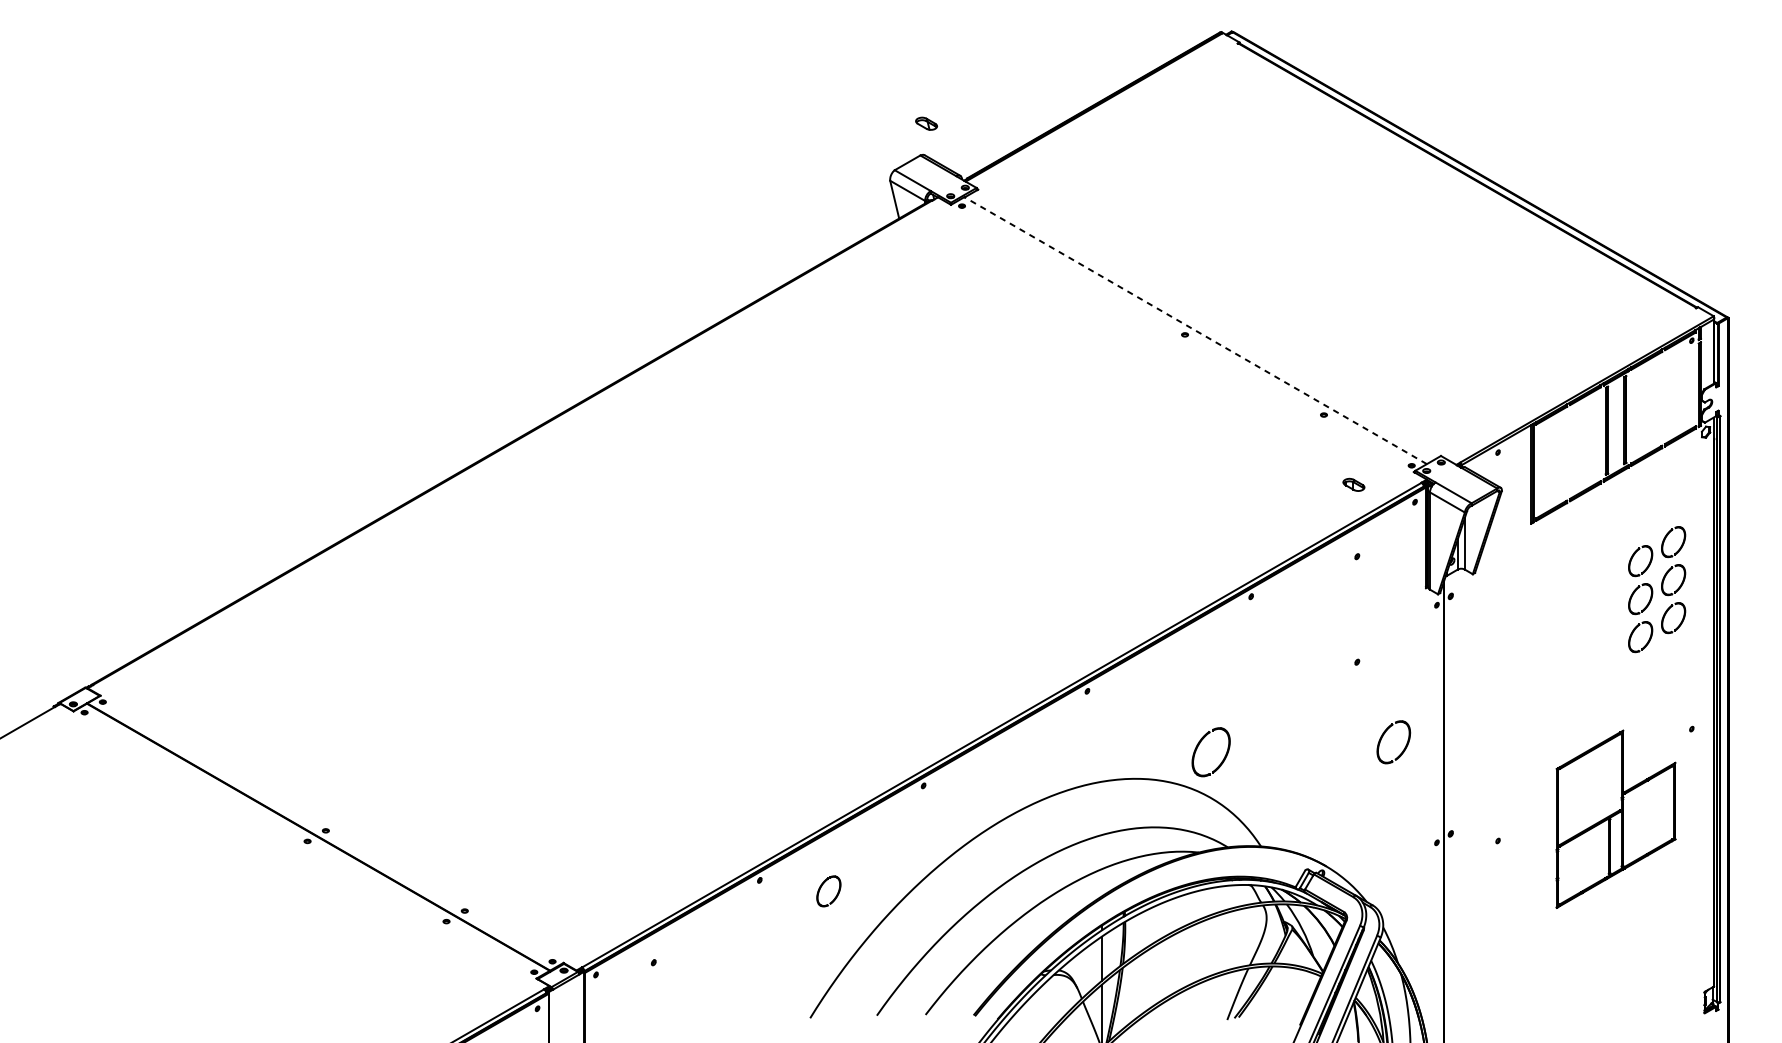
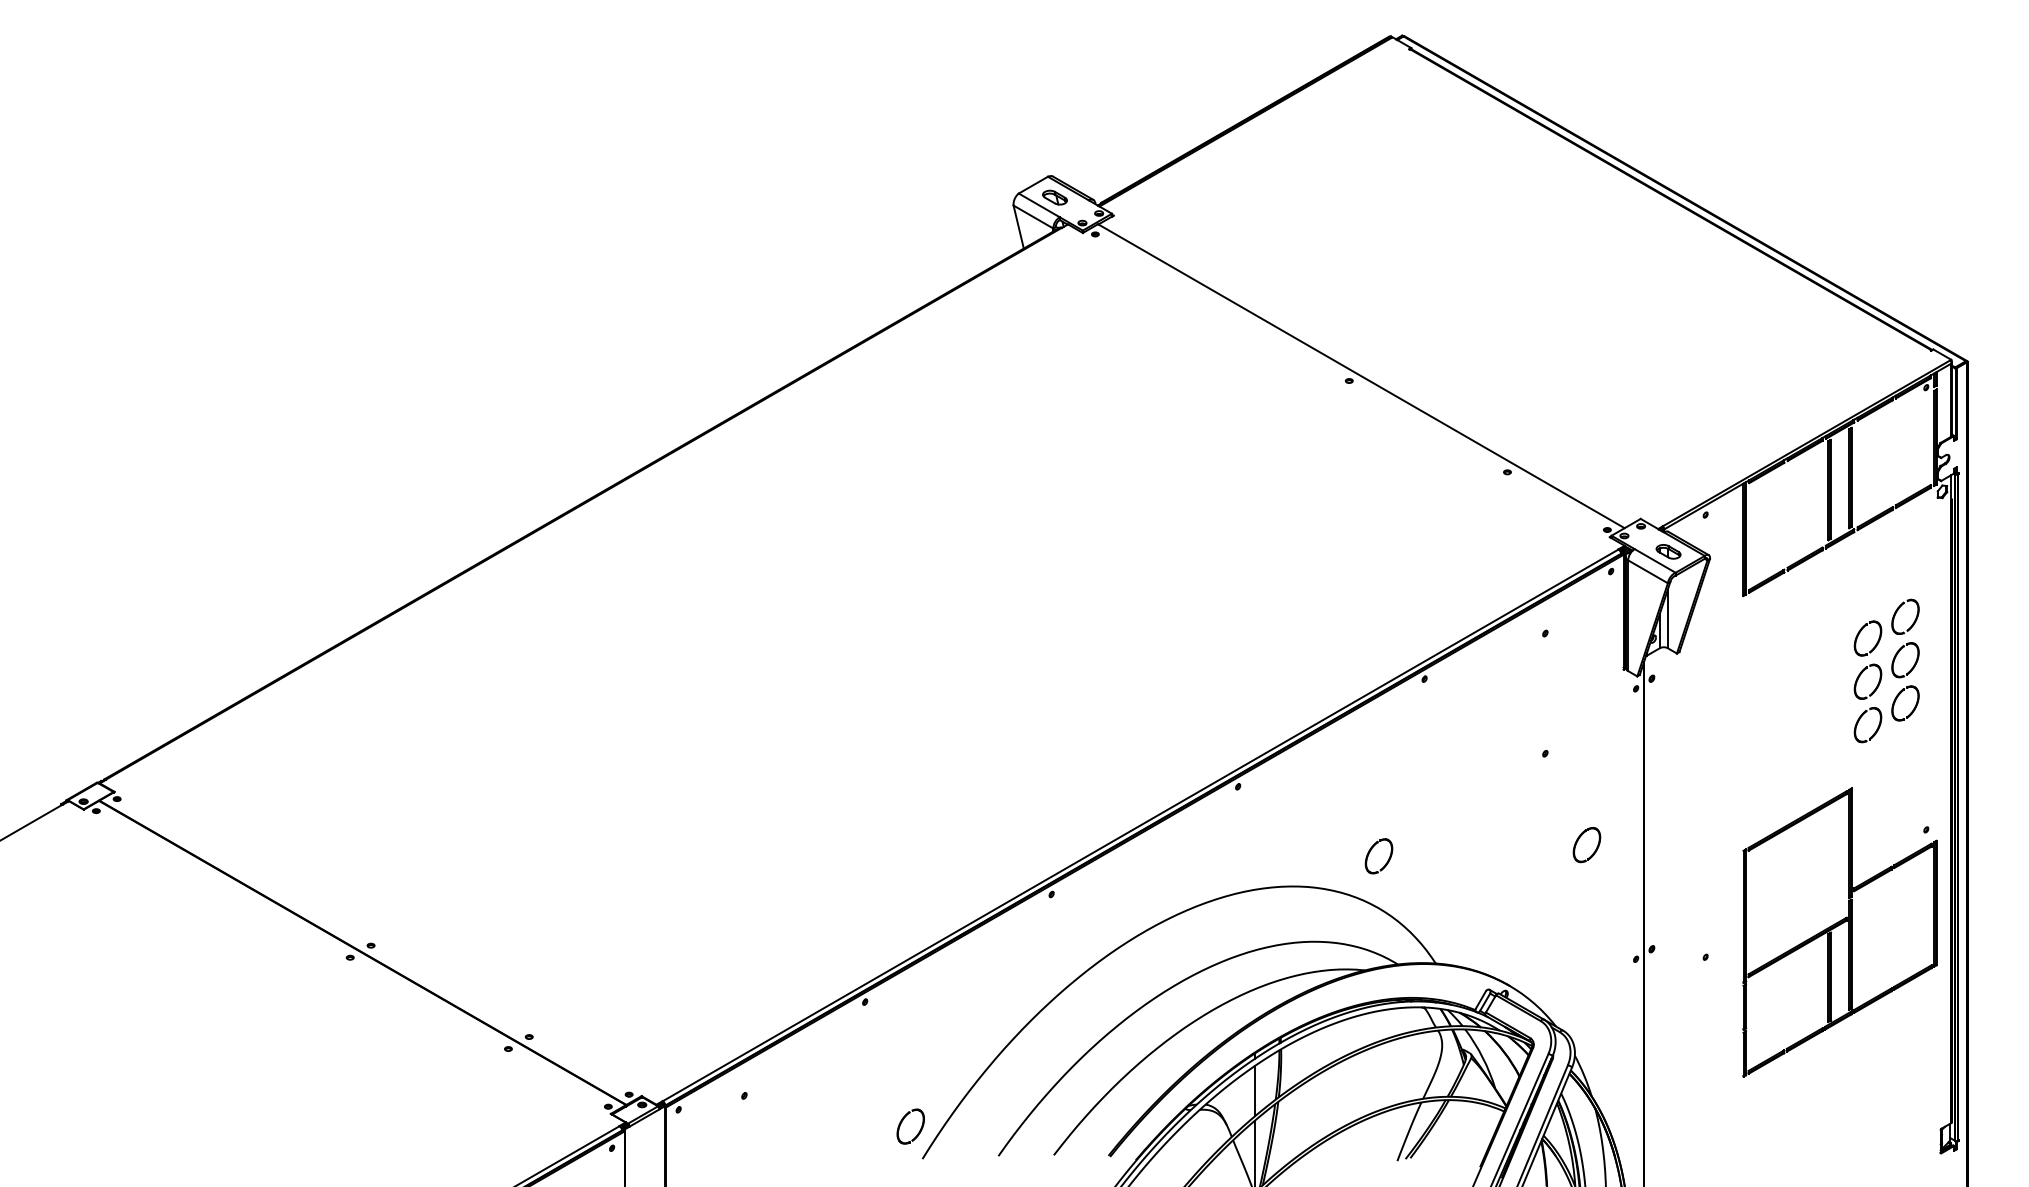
part: (926, 123) -> (1054, 197), moved
line: (1195, 330) -> (1361, 376), dashed -> solid
part: (1353, 484) -> (1668, 551), moved
part: (1393, 742) -> (1586, 845), size x0.71
part: (1210, 752) -> (1378, 856), size x0.62
part: (1615, 819) -> (1839, 932), size x1.43
part: (828, 891) -> (910, 1126), moved

